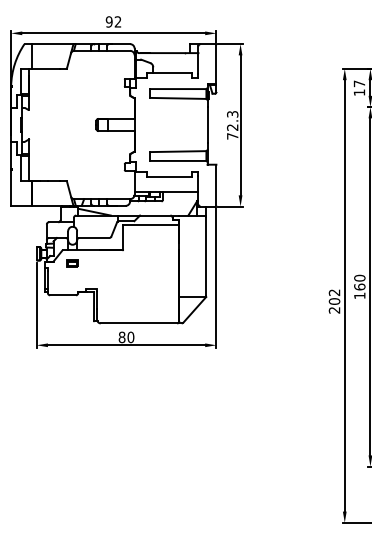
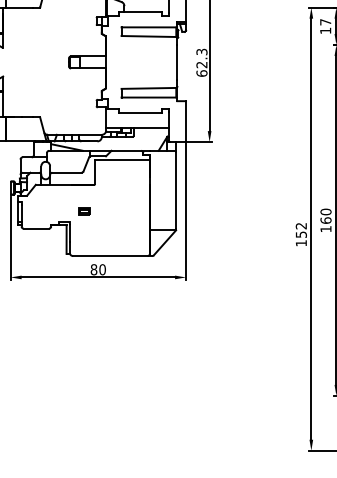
text: (232, 135) -> (201, 72), 72.3 -> 62.3
part: (72, 263) -> (84, 211), moved
text: (334, 305) -> (301, 238), 202 -> 152

